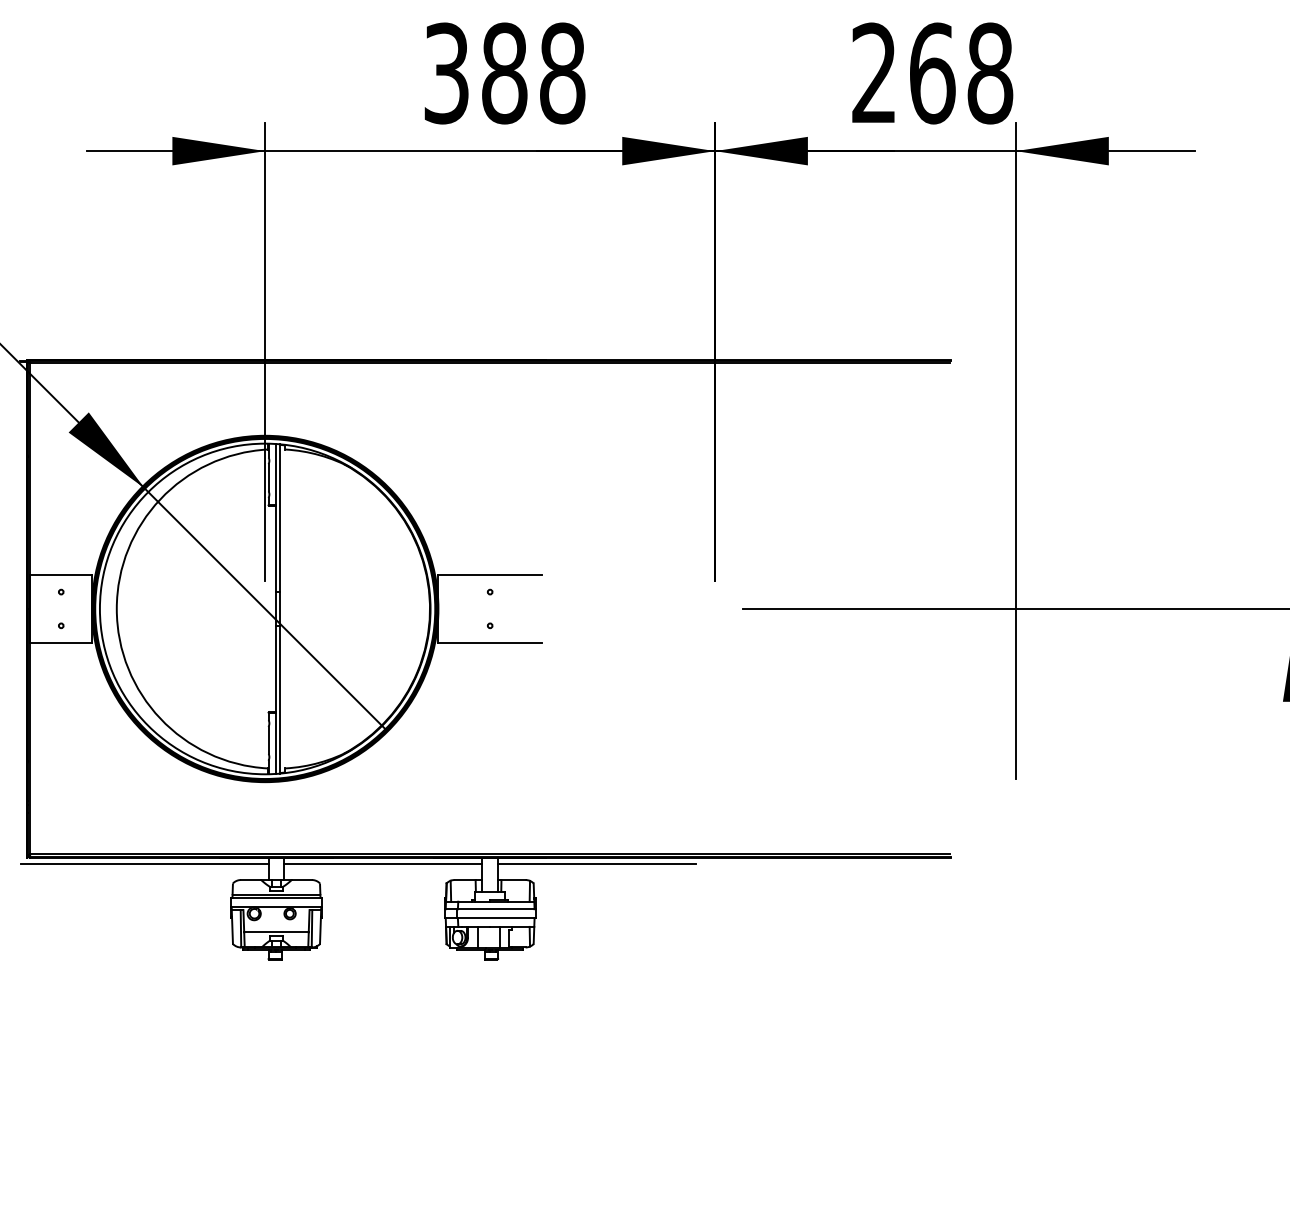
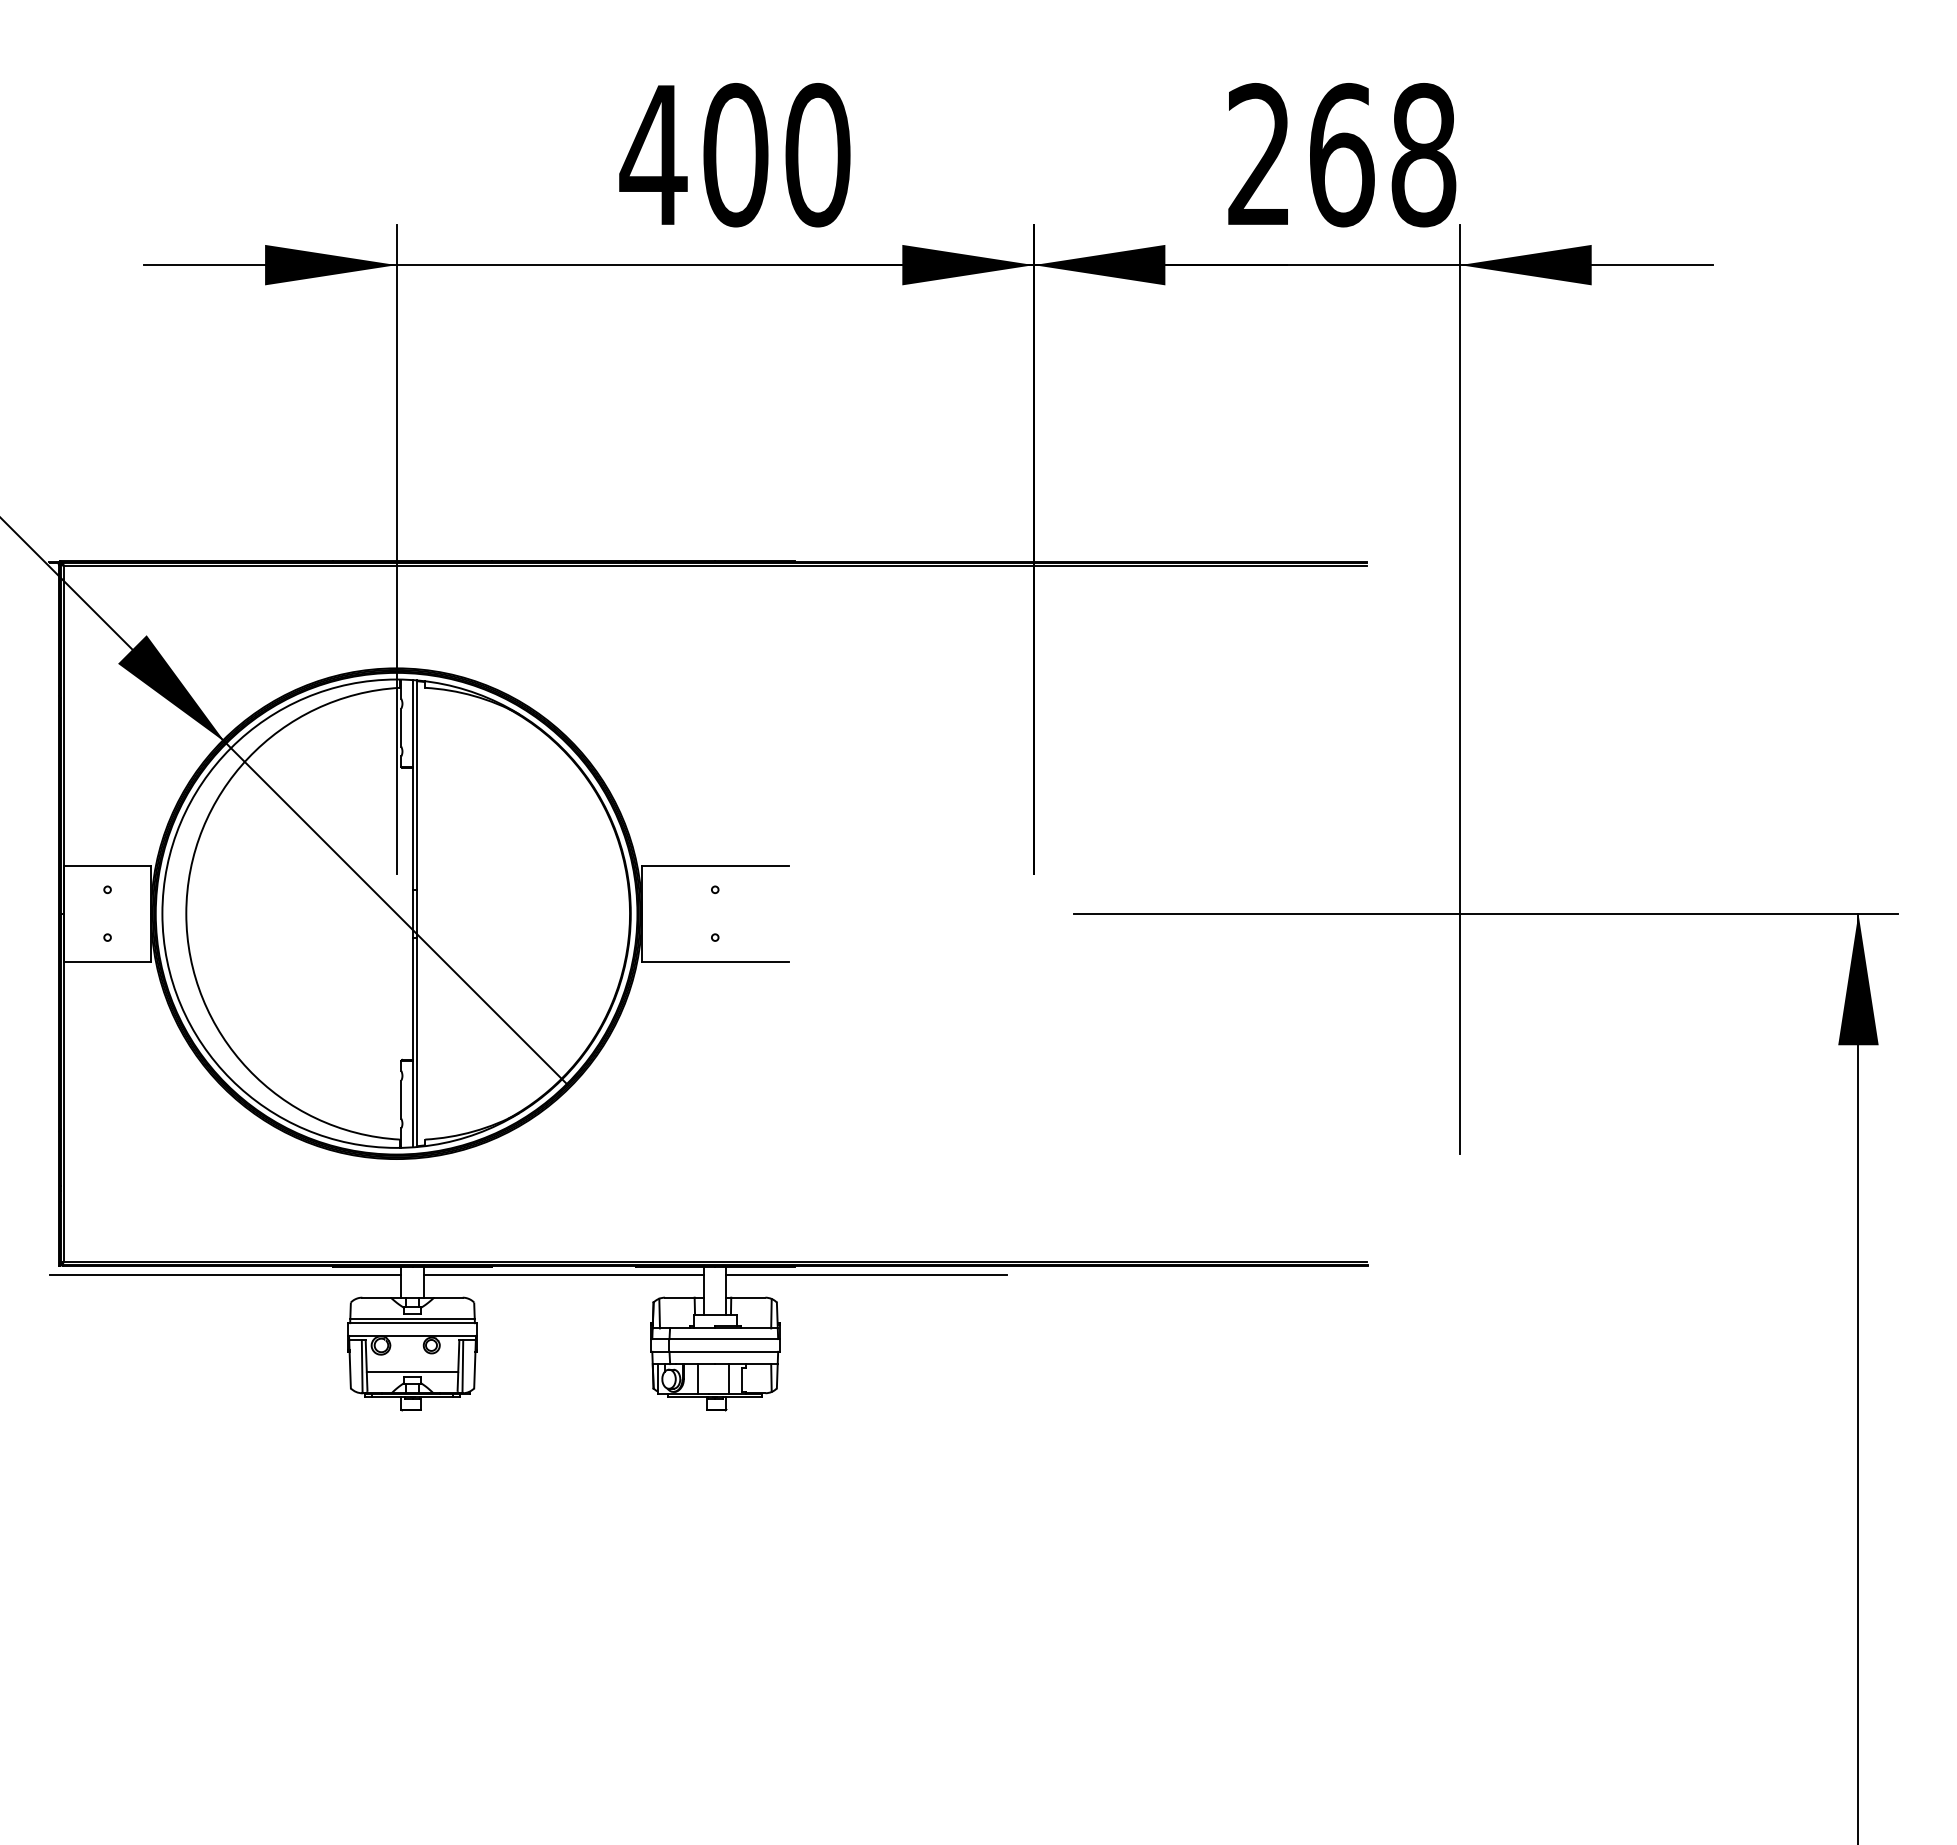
text: (503, 73) -> (734, 155), 388 -> 400

